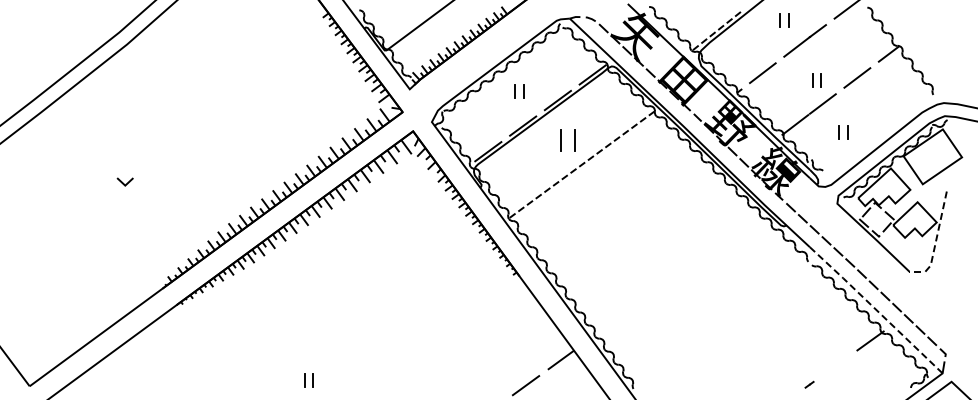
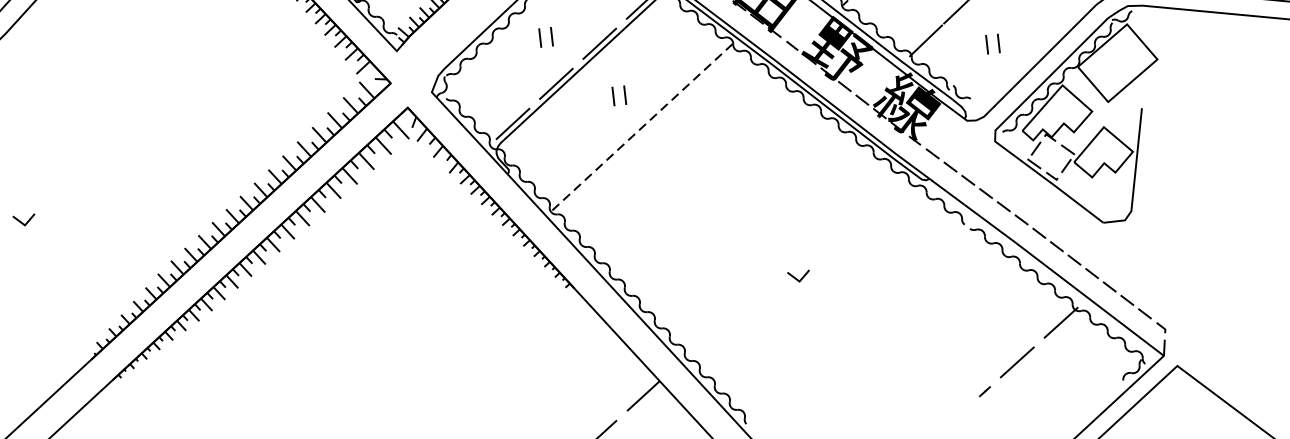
part: (567, 139) -> (618, 95), size x0.62
line: (935, 242) -> (1134, 179), dashed -> solid
line: (681, 286) -> (795, 277), added
line: (876, 309) -> (1064, 279), dashed -> solid
line: (835, 365) -> (1017, 361), added

